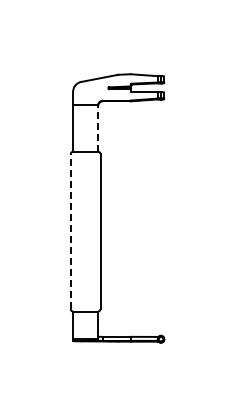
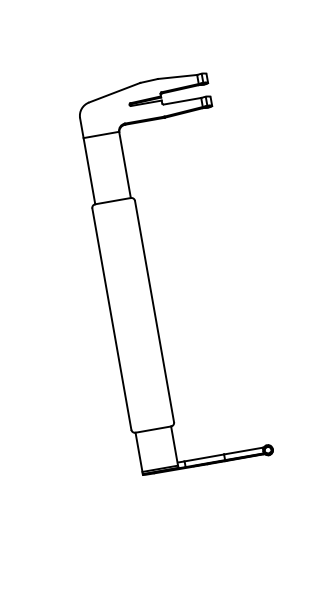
line: (98, 128) -> (125, 164), dashed -> solid
line: (70, 231) -> (111, 318), dashed -> solid

